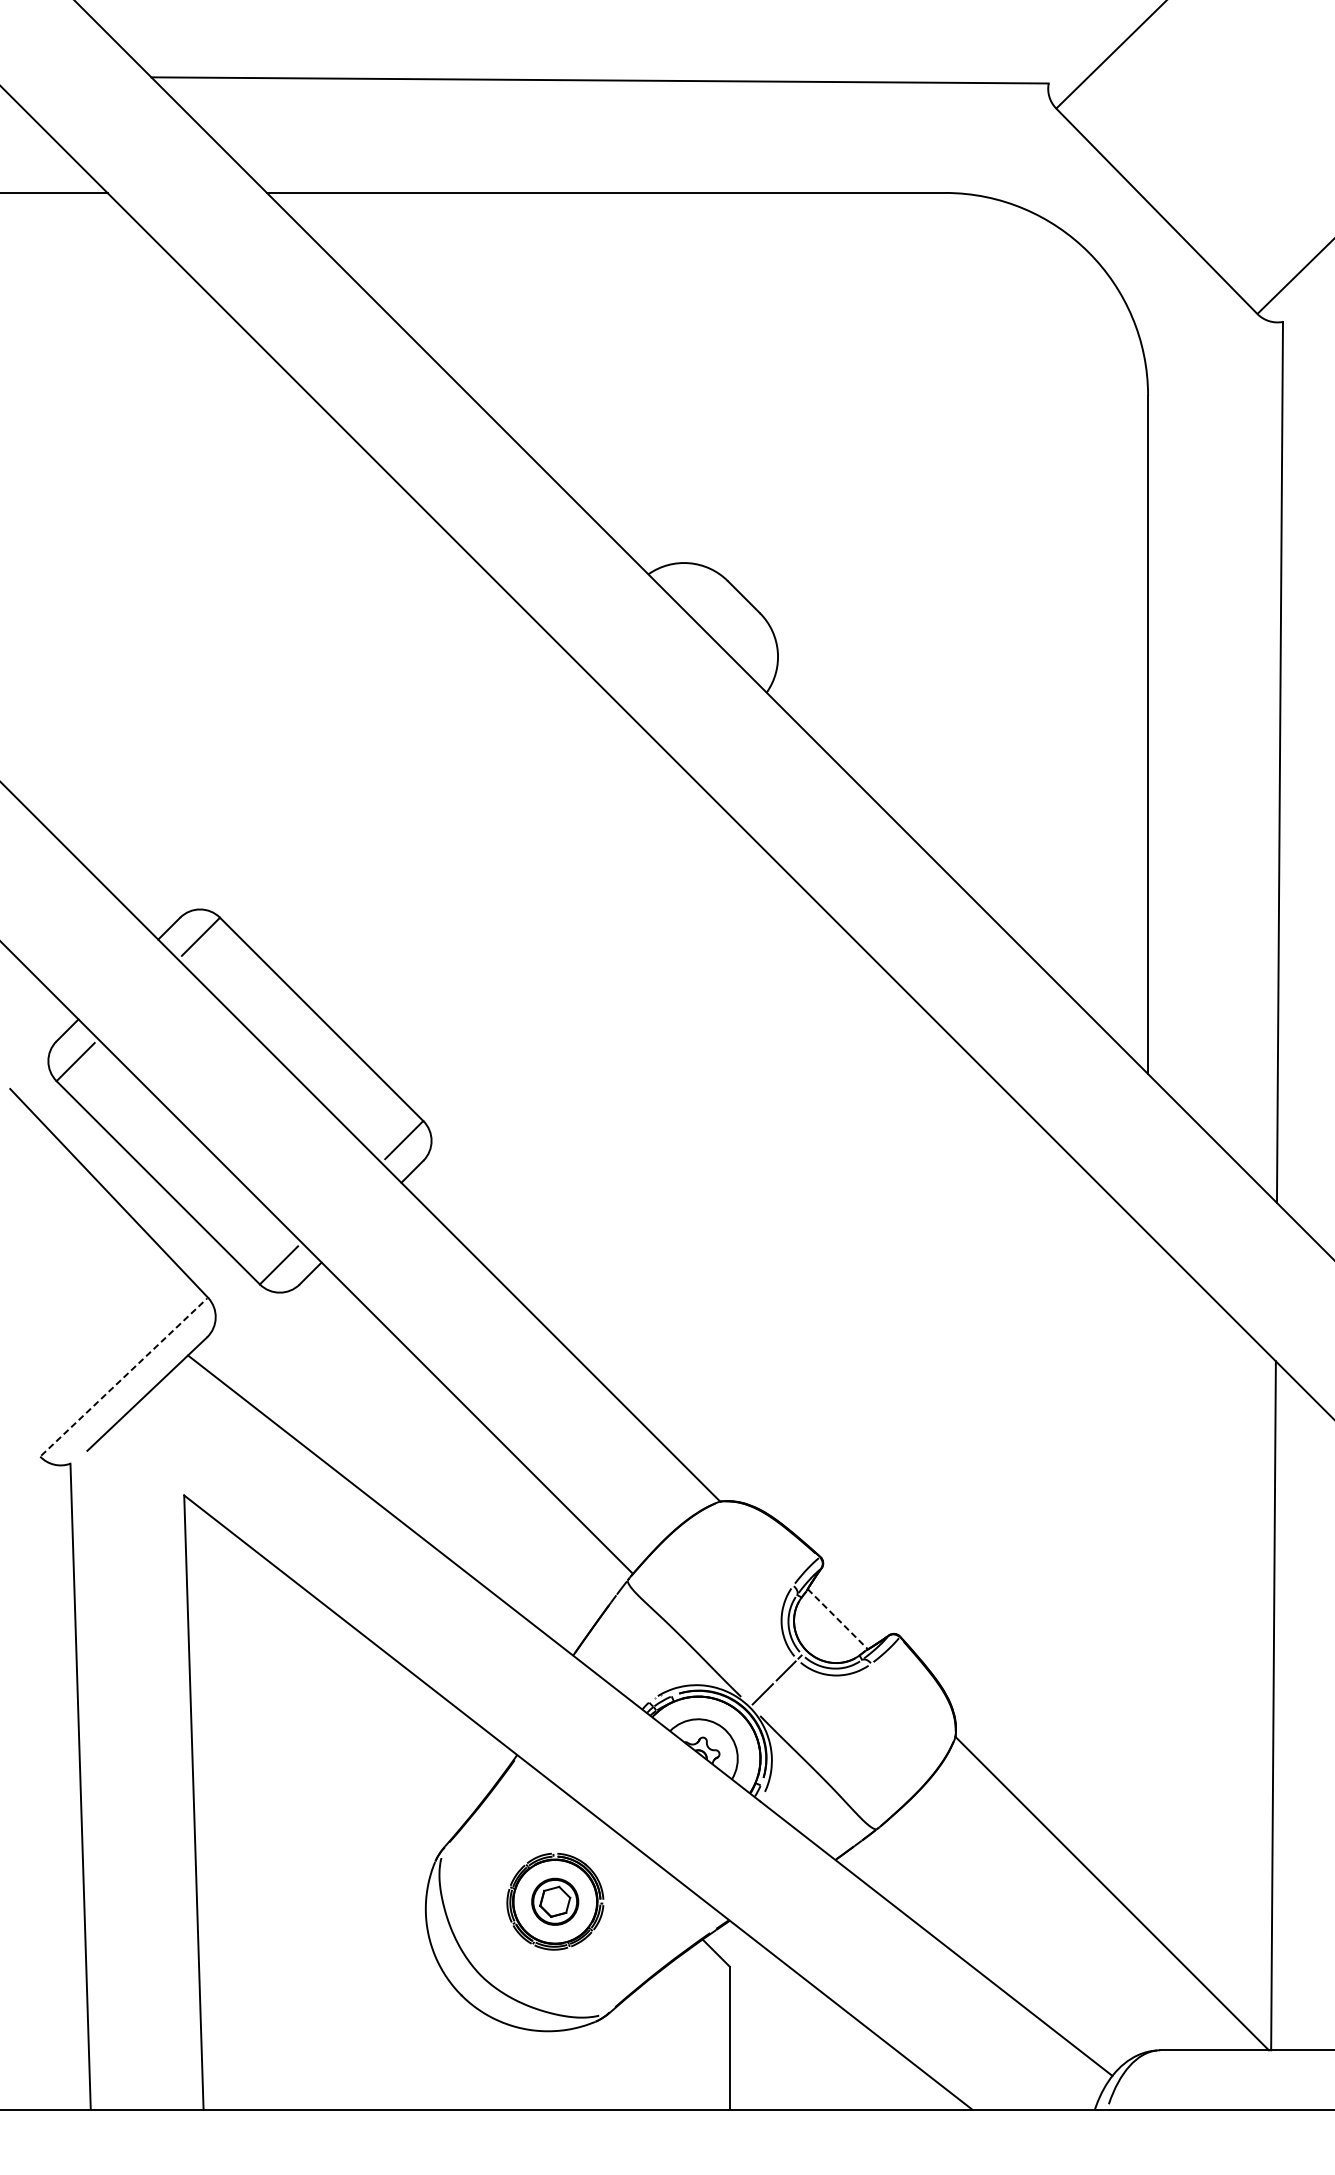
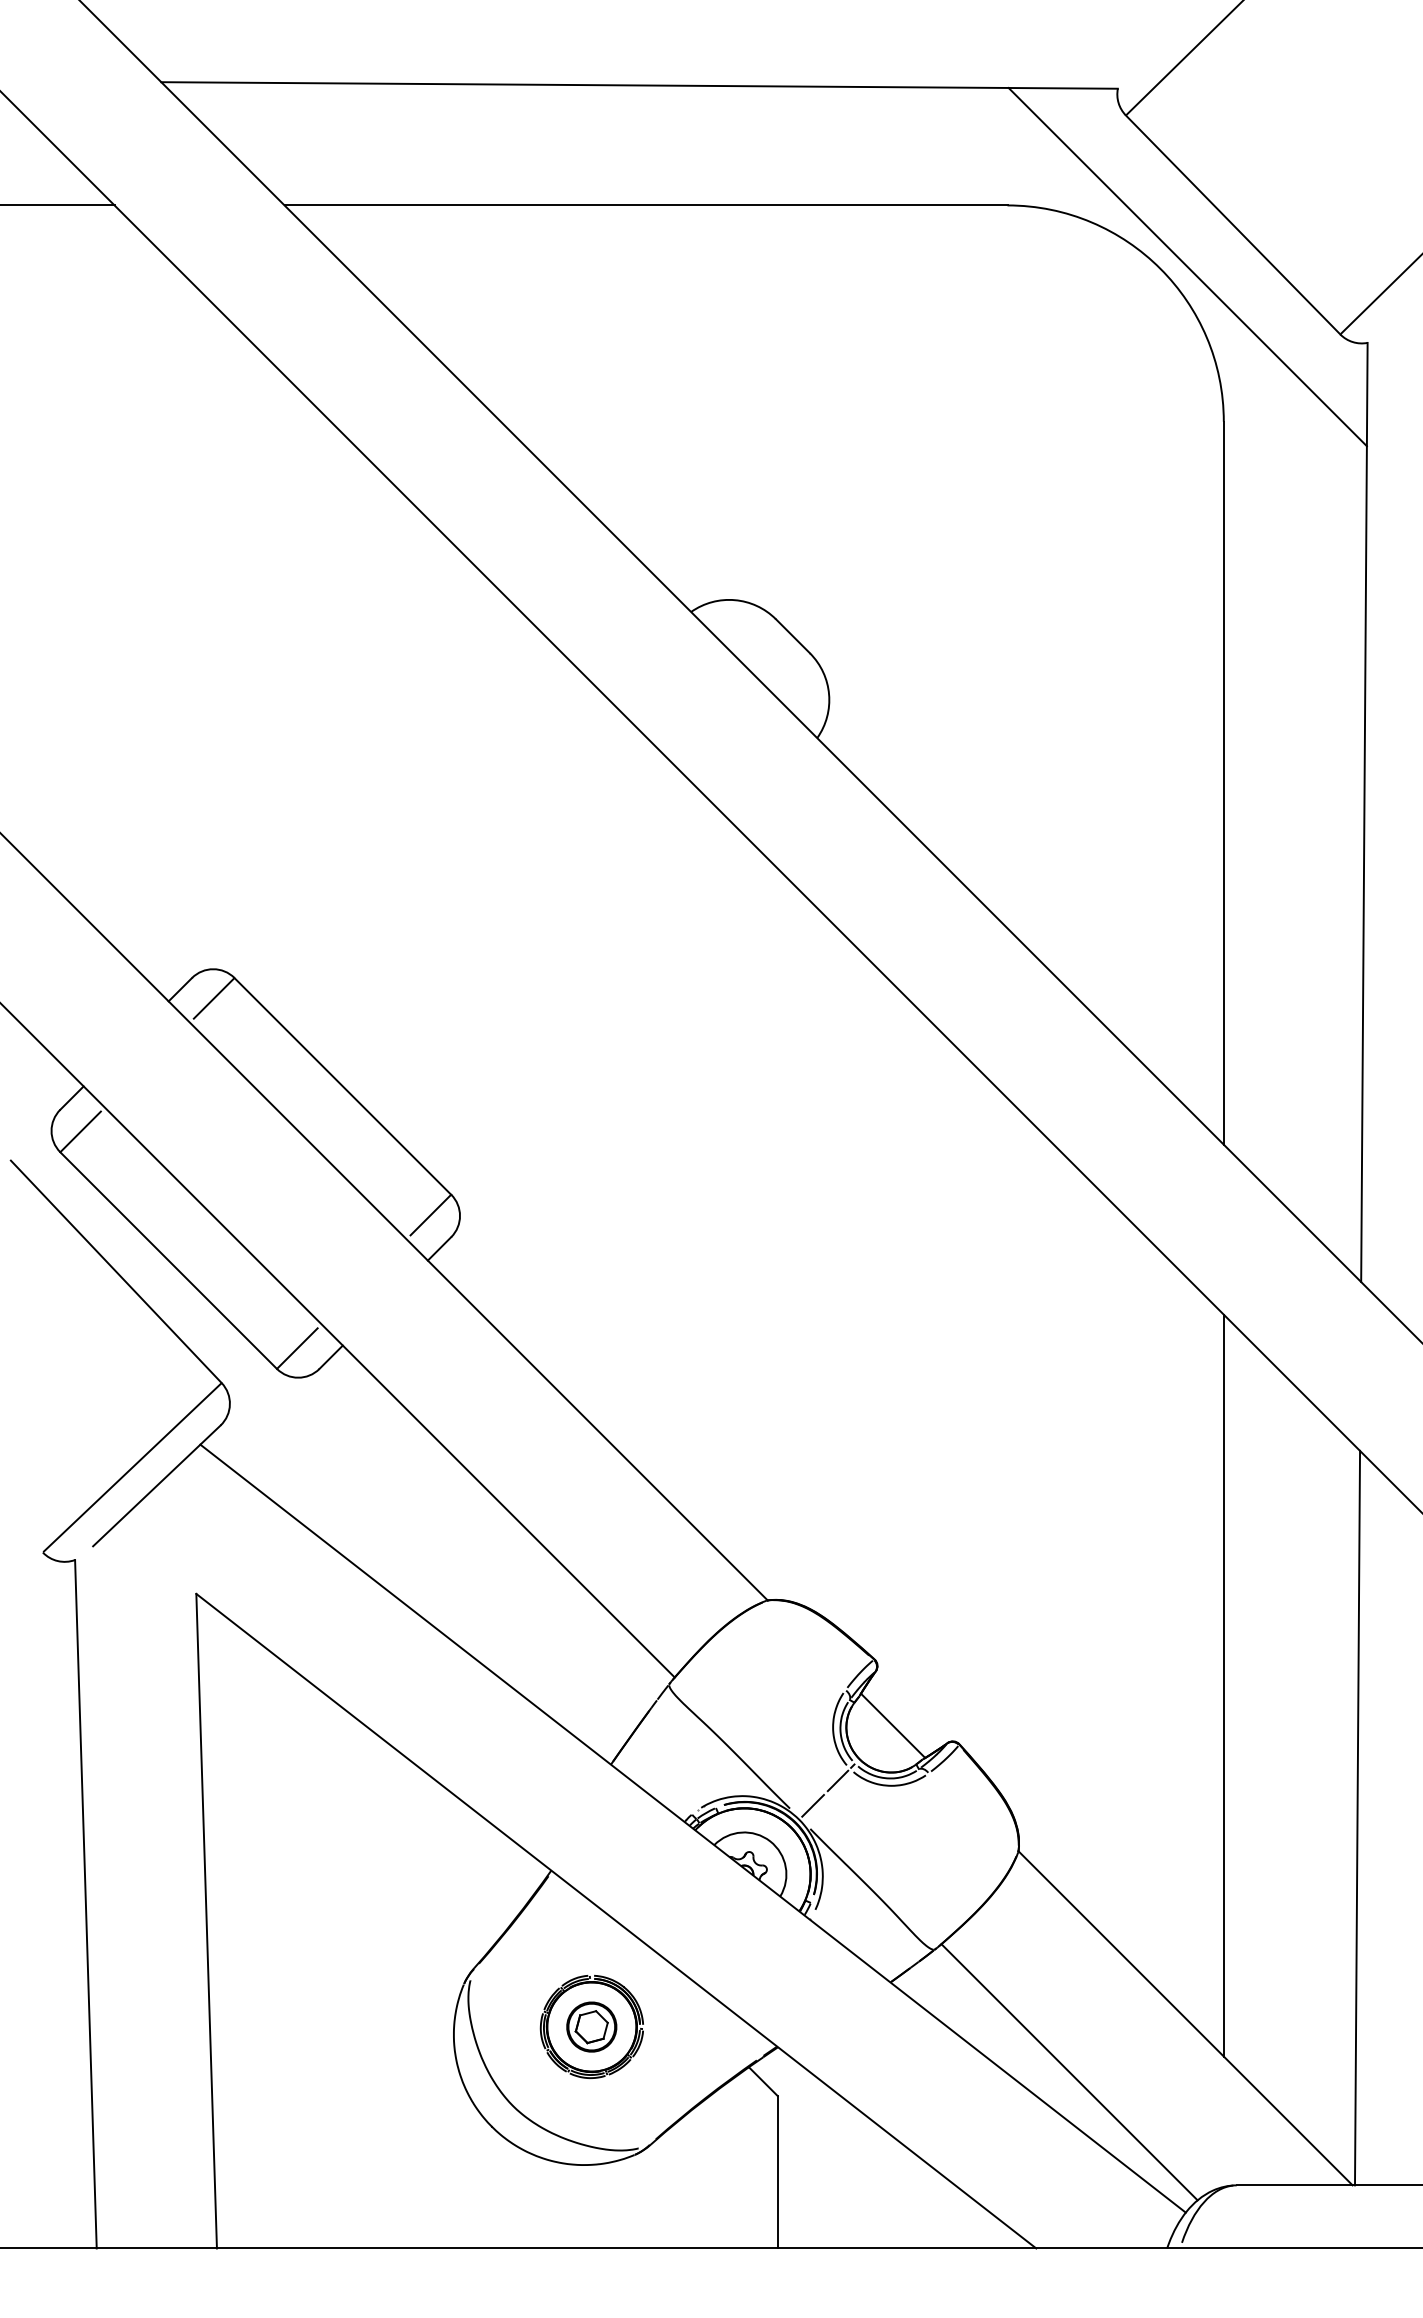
line: (1114, 251) -> (1187, 267), added
line: (124, 1376) -> (132, 1467), dashed -> solid
line: (1147, 1581) -> (1223, 1685), added
line: (838, 1619) -> (893, 1726), dashed -> solid
line: (1003, 1944) -> (1069, 2072), added

